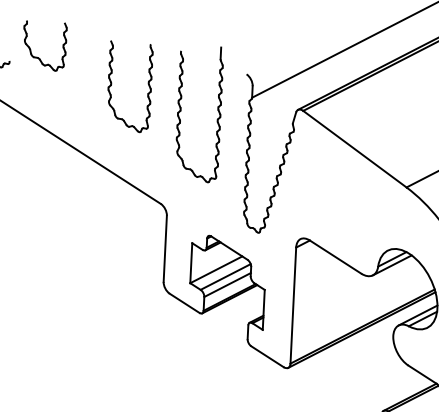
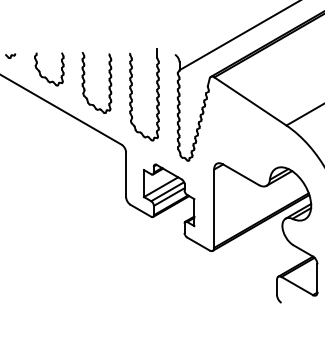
part: (38, 56) -> (45, 76), moved
part: (112, 85) -> (85, 82), moved
part: (181, 112) -> (132, 94), moved

